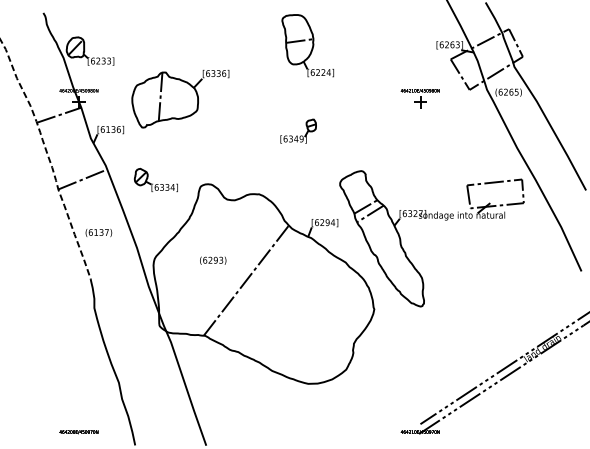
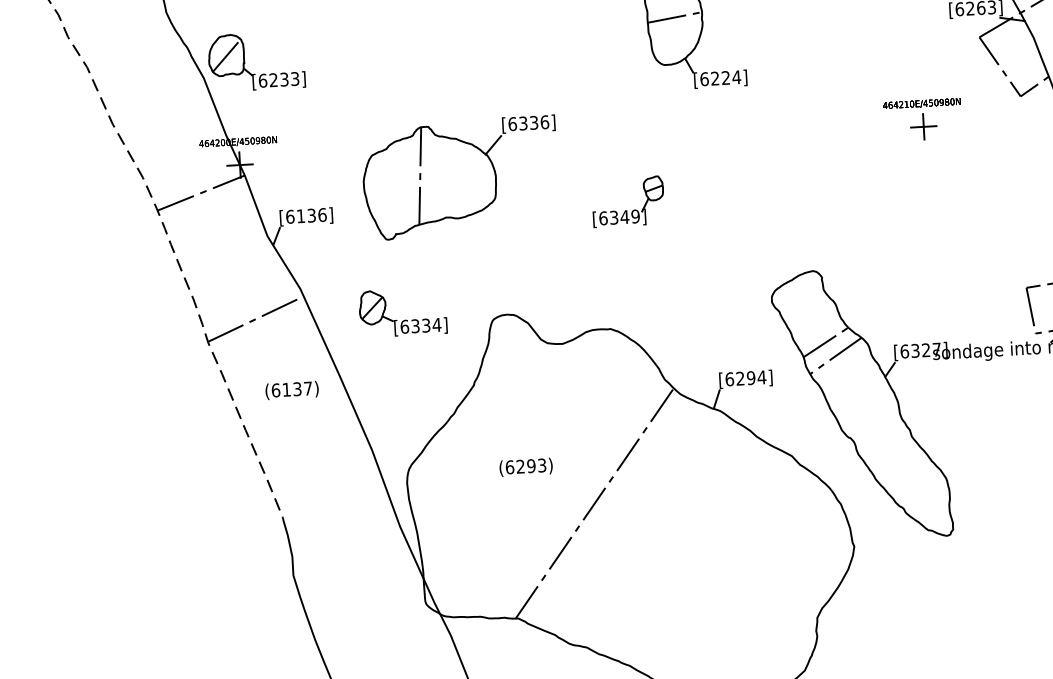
part: (180, 98) -> (460, 177), moved
part: (298, 130) -> (628, 199), moved
text: (98, 232) -> (291, 389), moved

